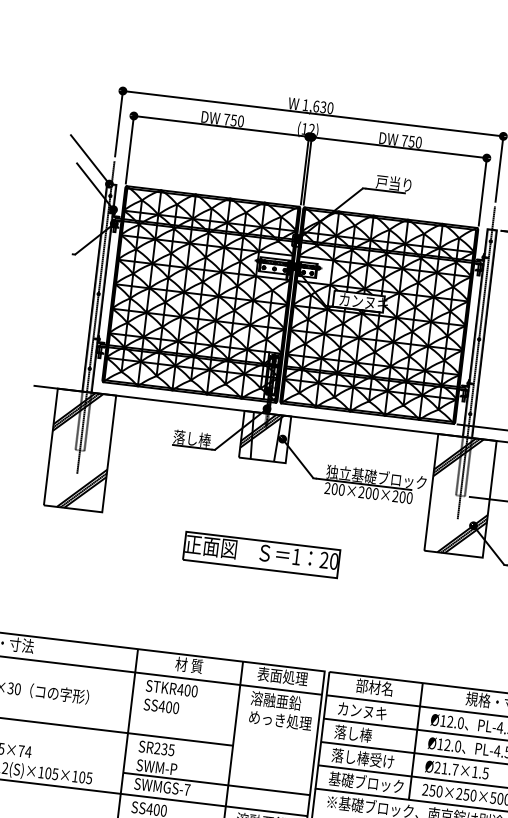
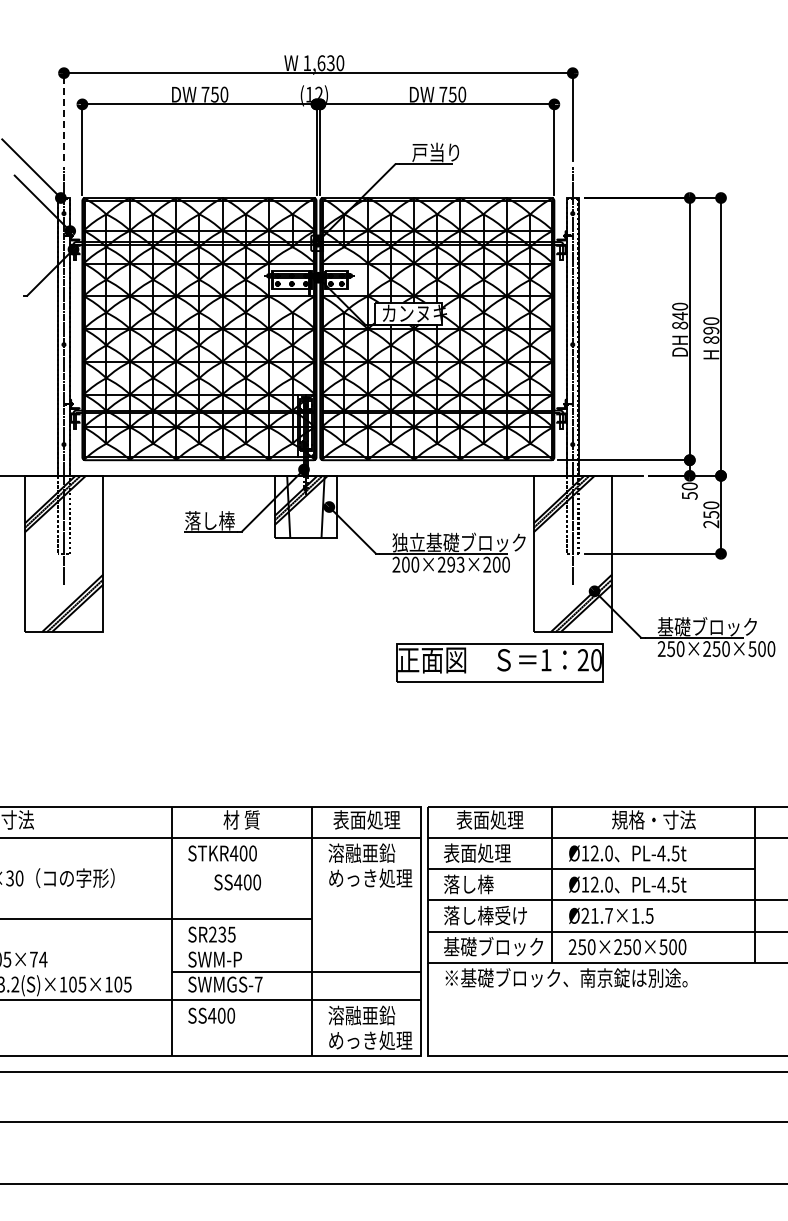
line: (118, 123) -> (63, 116), solid -> dashed
text: (371, 493) -> (455, 564), 200×200×200 -> 200×293×200
part: (261, 554) -> (499, 662), moved
text: (374, 687) -> (489, 819), 部材名 -> 表面処理
text: (161, 706) -> (237, 882), moved
text: (362, 710) -> (477, 852), カンヌキ -> 表面処理

